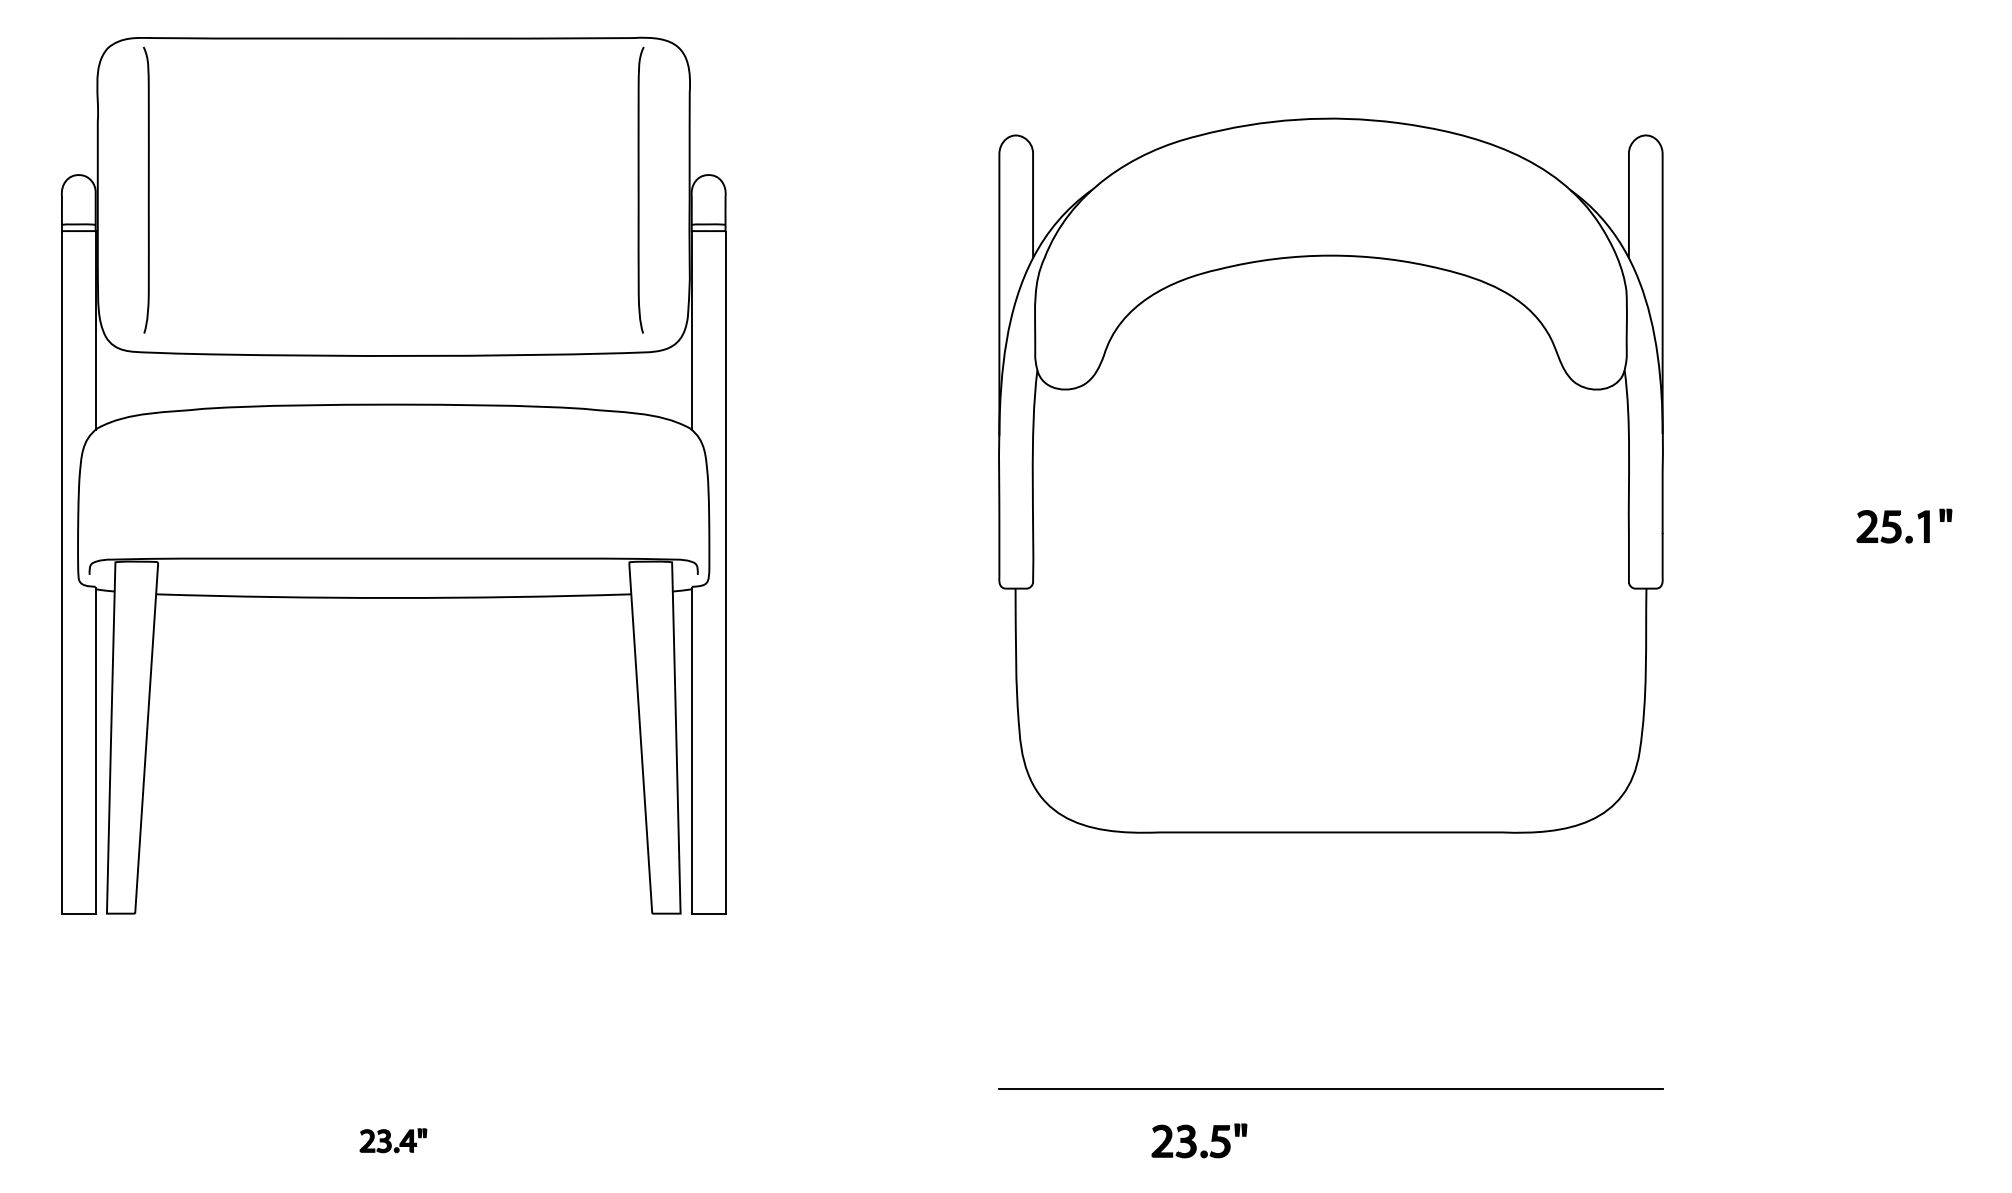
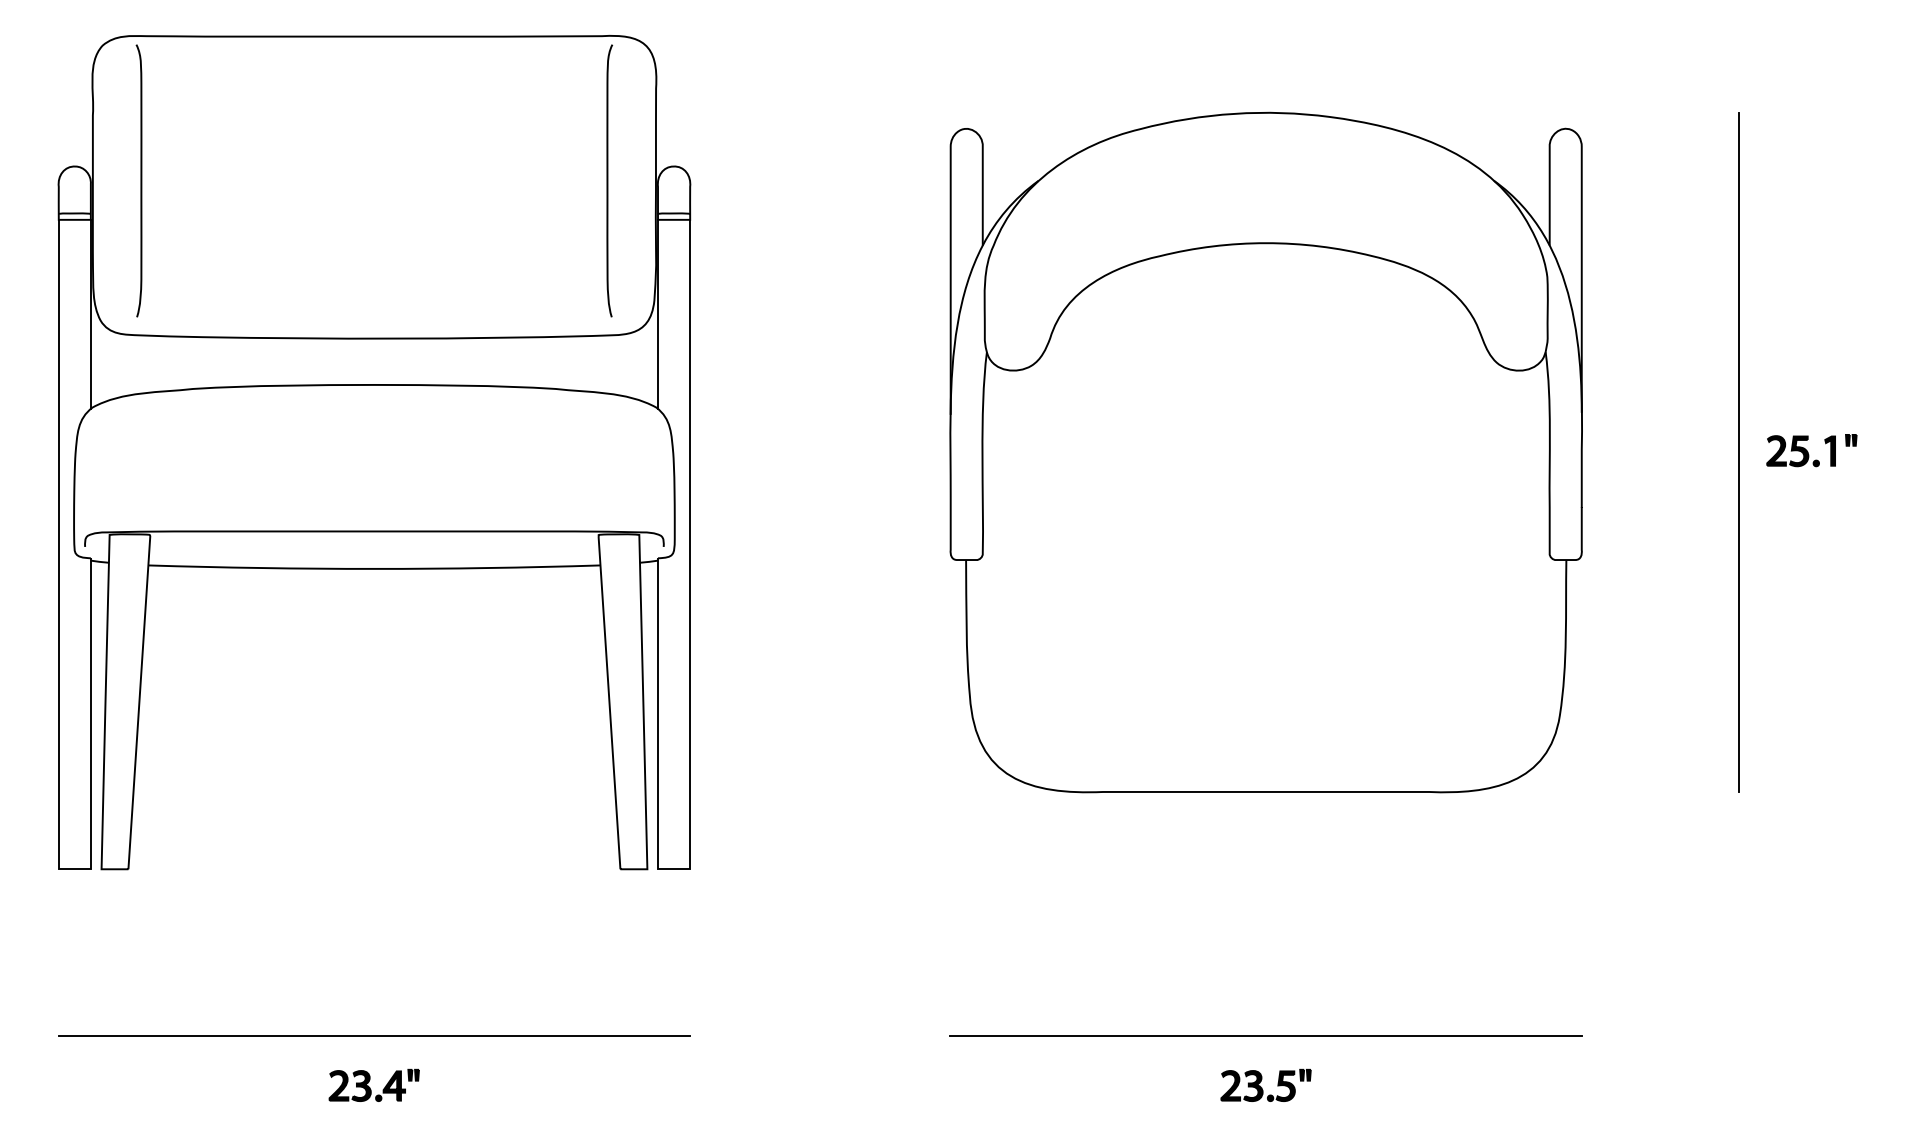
line: (1827, 475) -> (1738, 452), added
part: (1904, 526) -> (1811, 450), moved
line: (393, 1089) -> (374, 1036), added
part: (392, 1139) -> (373, 1084), size x1.43
part: (1198, 1139) -> (1265, 1084), moved

